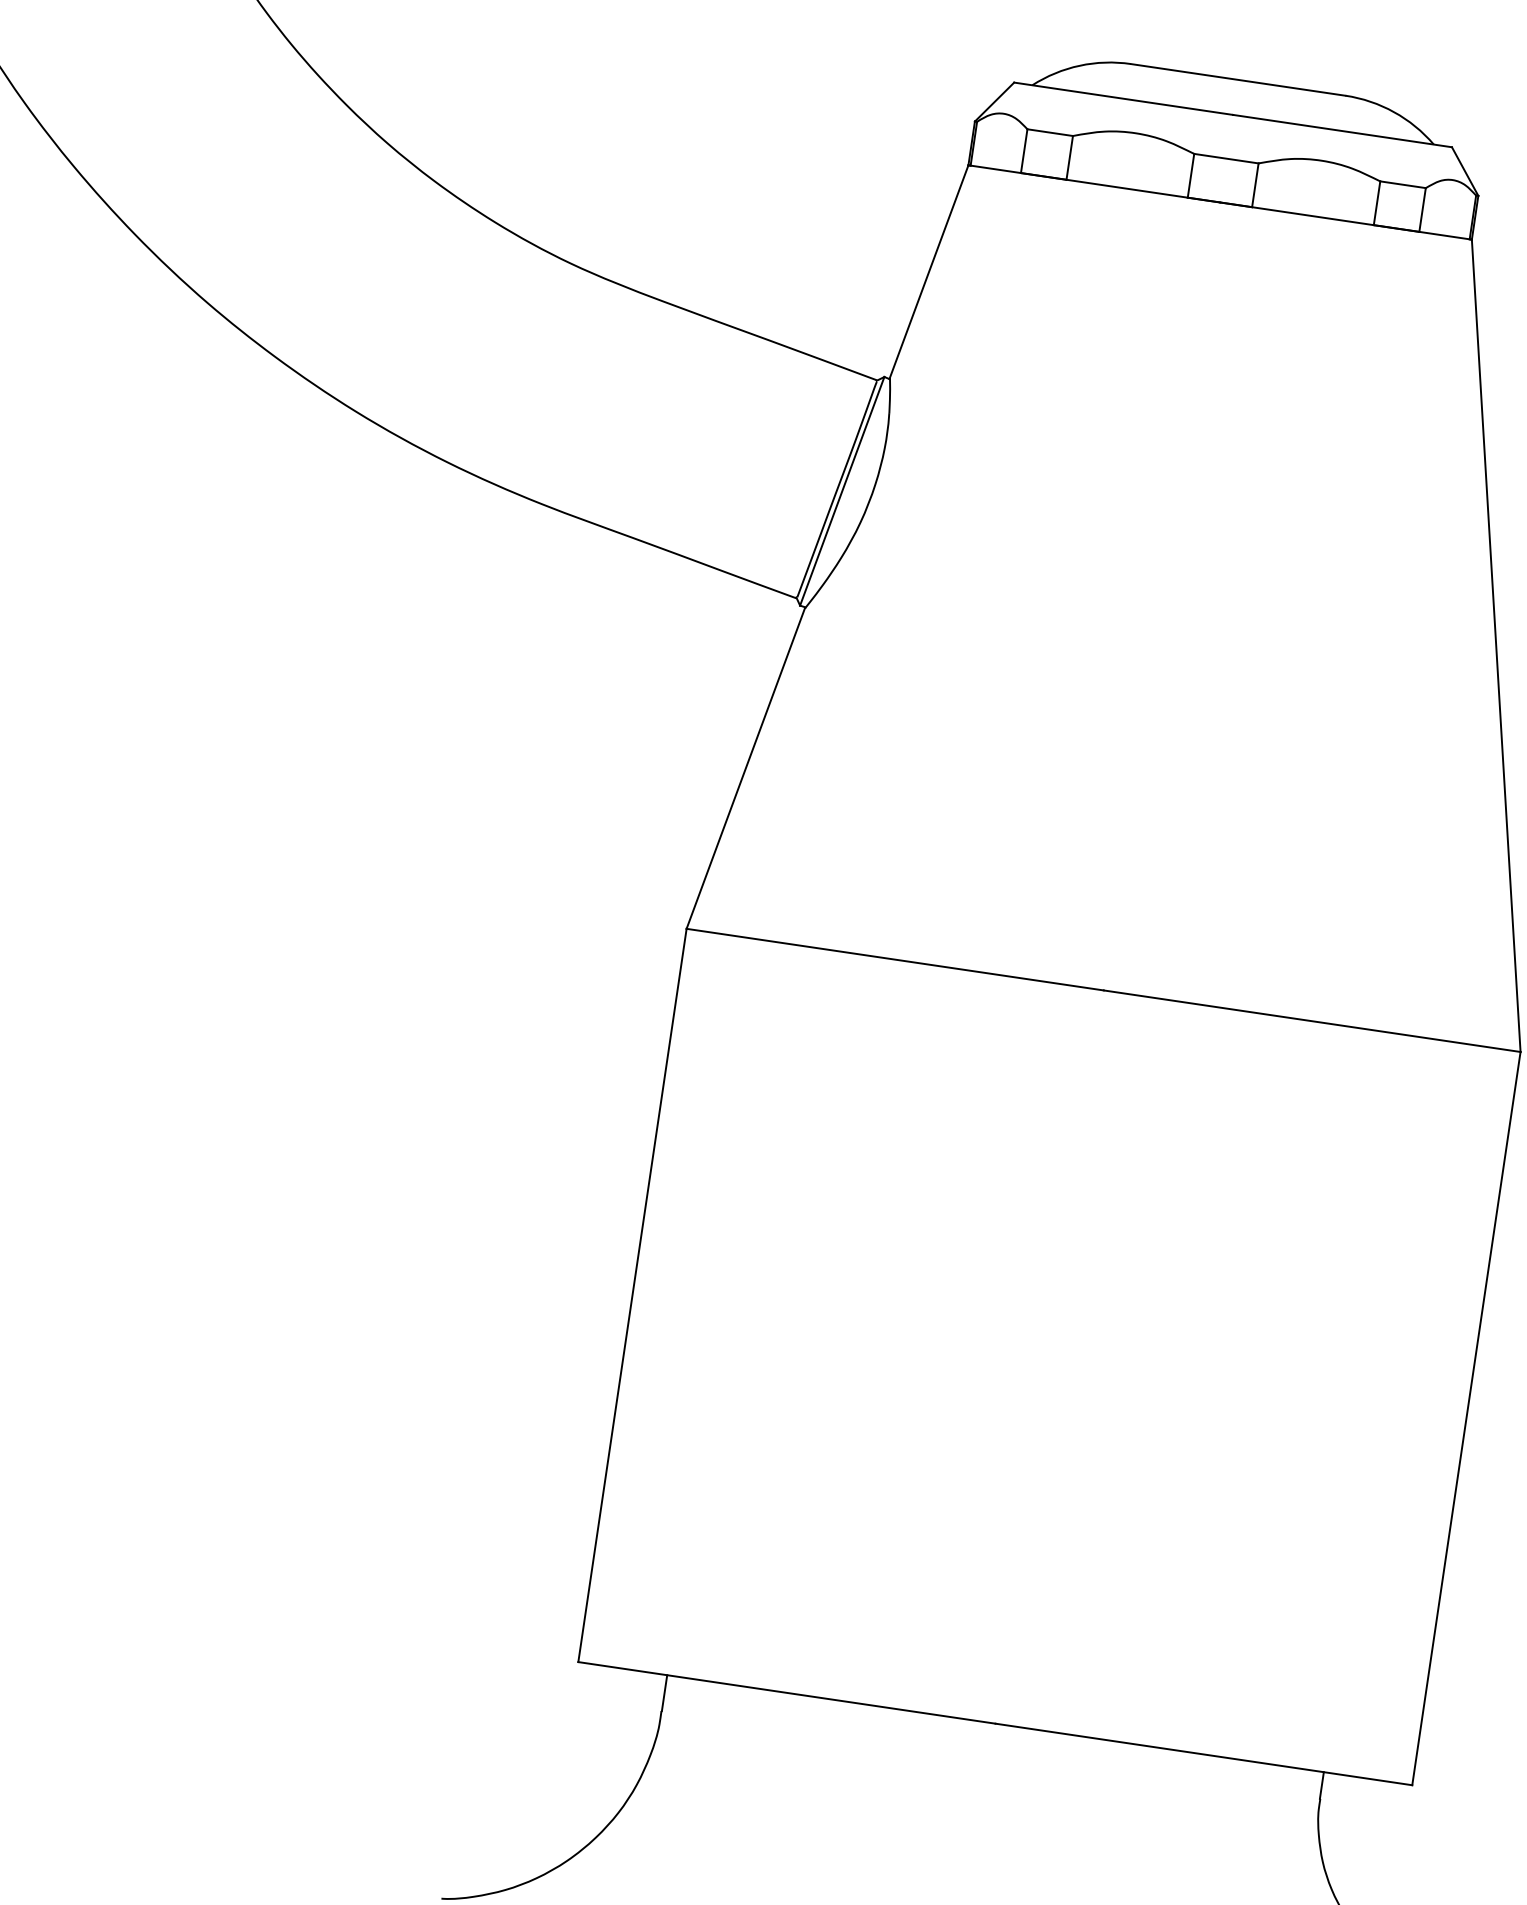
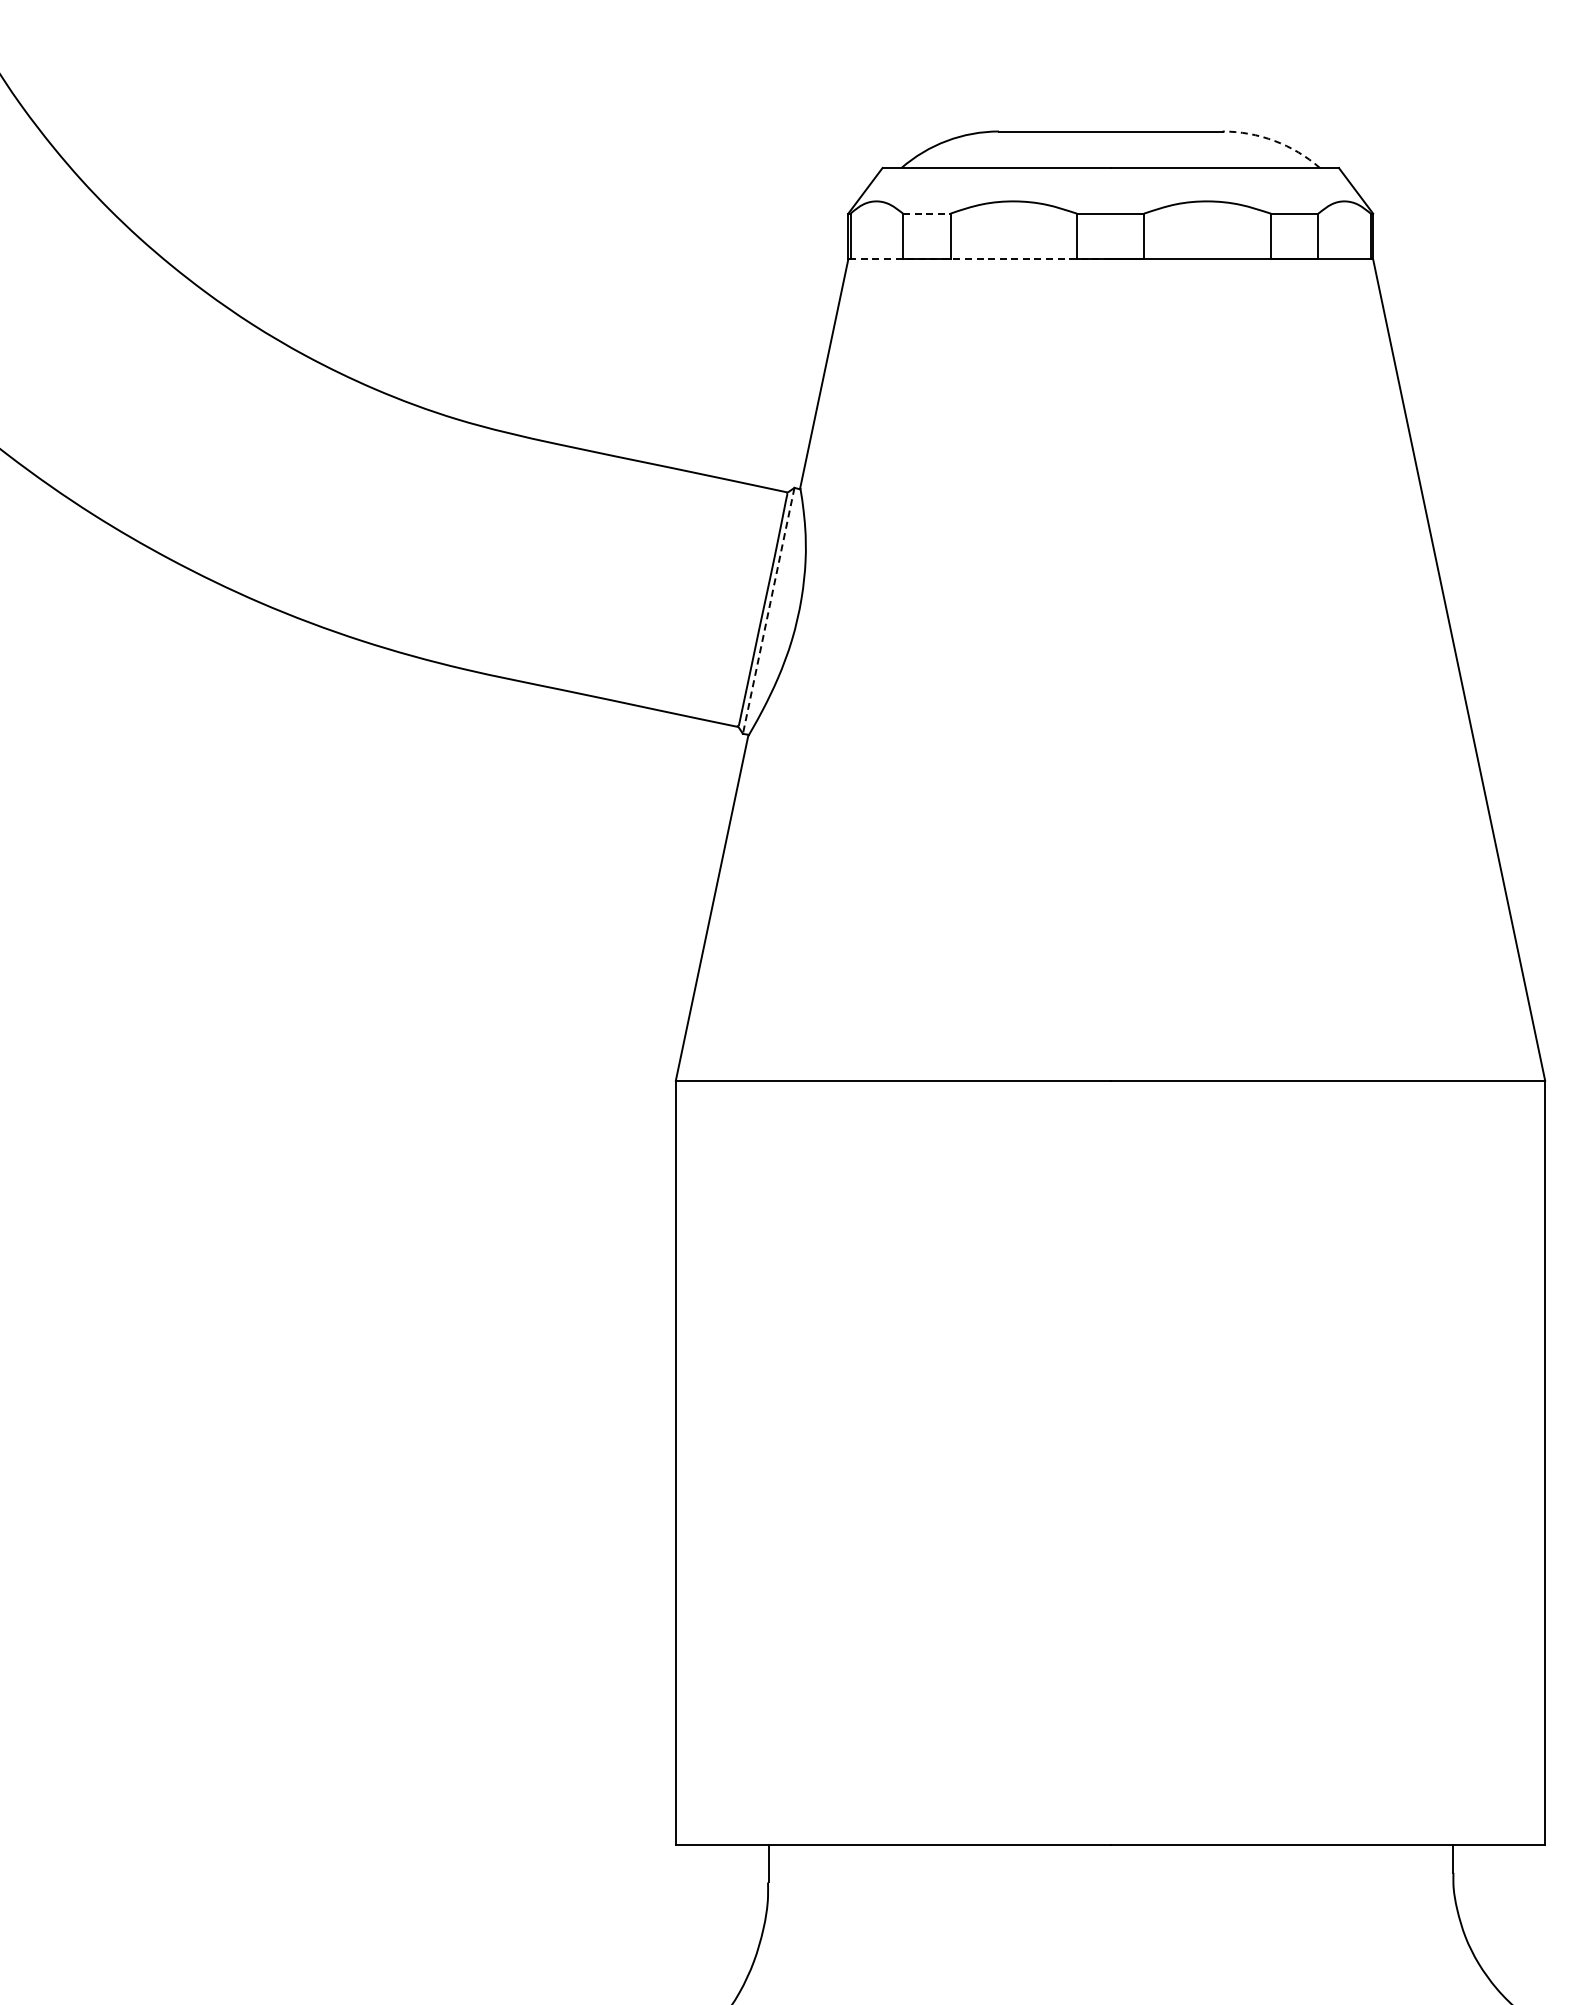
arc: (1394, 111) -> (1274, 140), solid -> dashed
line: (1049, 132) -> (926, 213), solid -> dashed
line: (1094, 184) -> (979, 259), solid -> dashed
line: (842, 490) -> (768, 610), solid -> dashed

